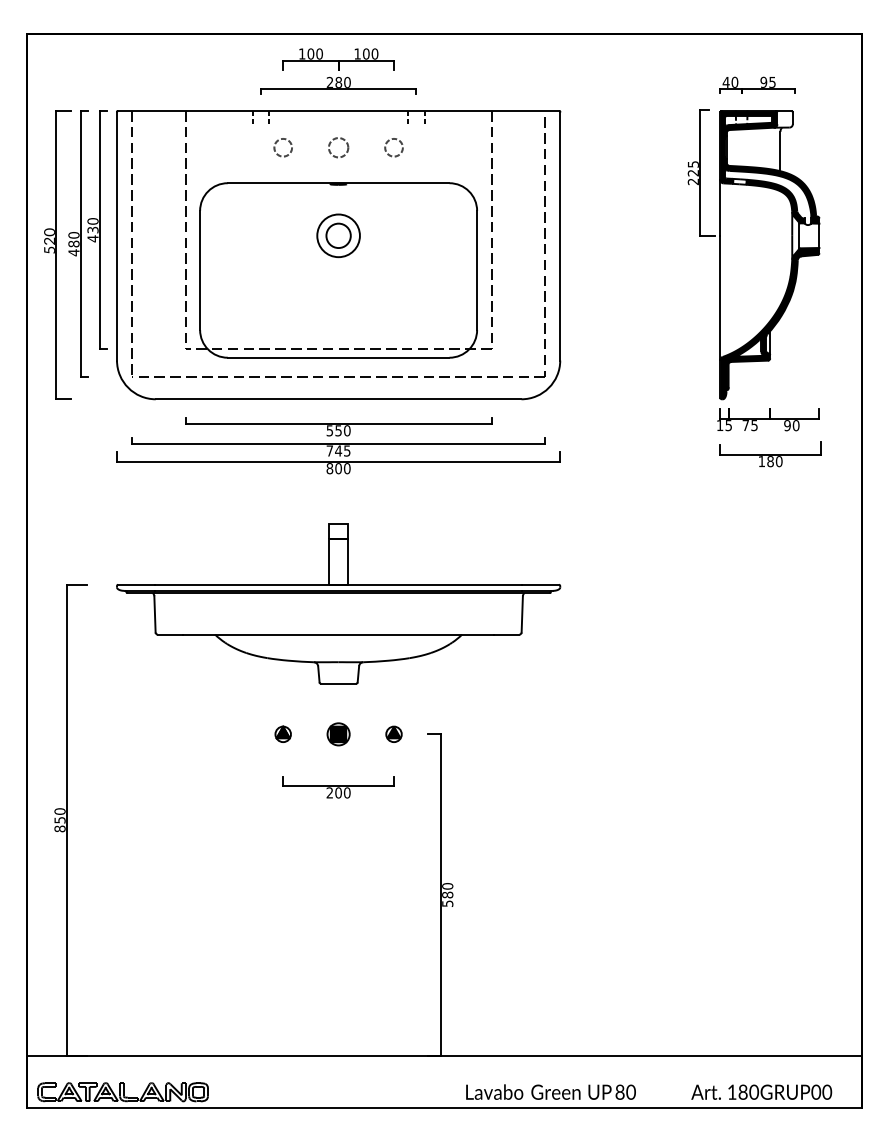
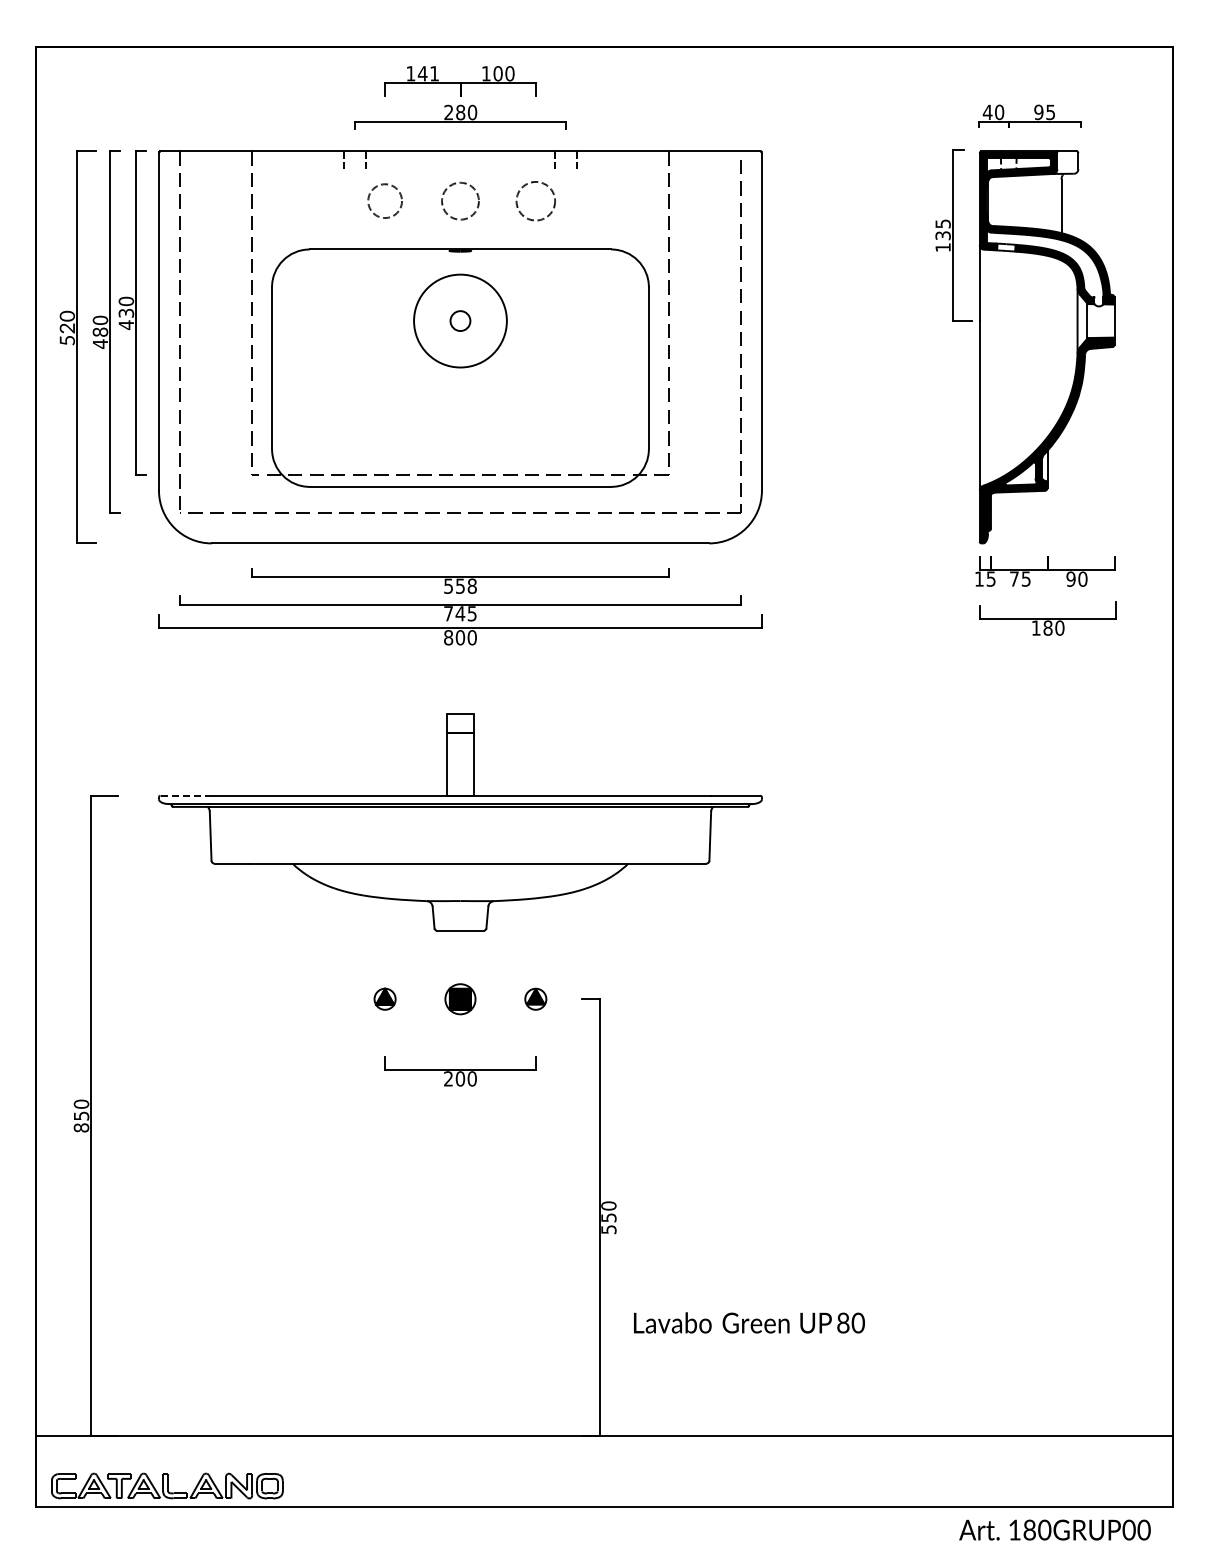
text: (315, 53) -> (428, 73), 100 -> 141
circle: (282, 147) -> (384, 201), size x1.4
circle: (338, 147) -> (460, 201), size x1.4
circle: (393, 147) -> (535, 201), size x1.6
text: (692, 177) -> (942, 241), 225 -> 135
circle: (338, 235) -> (460, 320), size x0.6
circle: (338, 236) -> (460, 321), size x1.6
text: (346, 430) -> (471, 585), 550 -> 558
line: (136, 584) -> (185, 795), solid -> dashed
text: (447, 894) -> (608, 1217), 580 -> 550
text: (551, 1091) -> (749, 1322), moved
text: (761, 1091) -> (1054, 1529), moved

